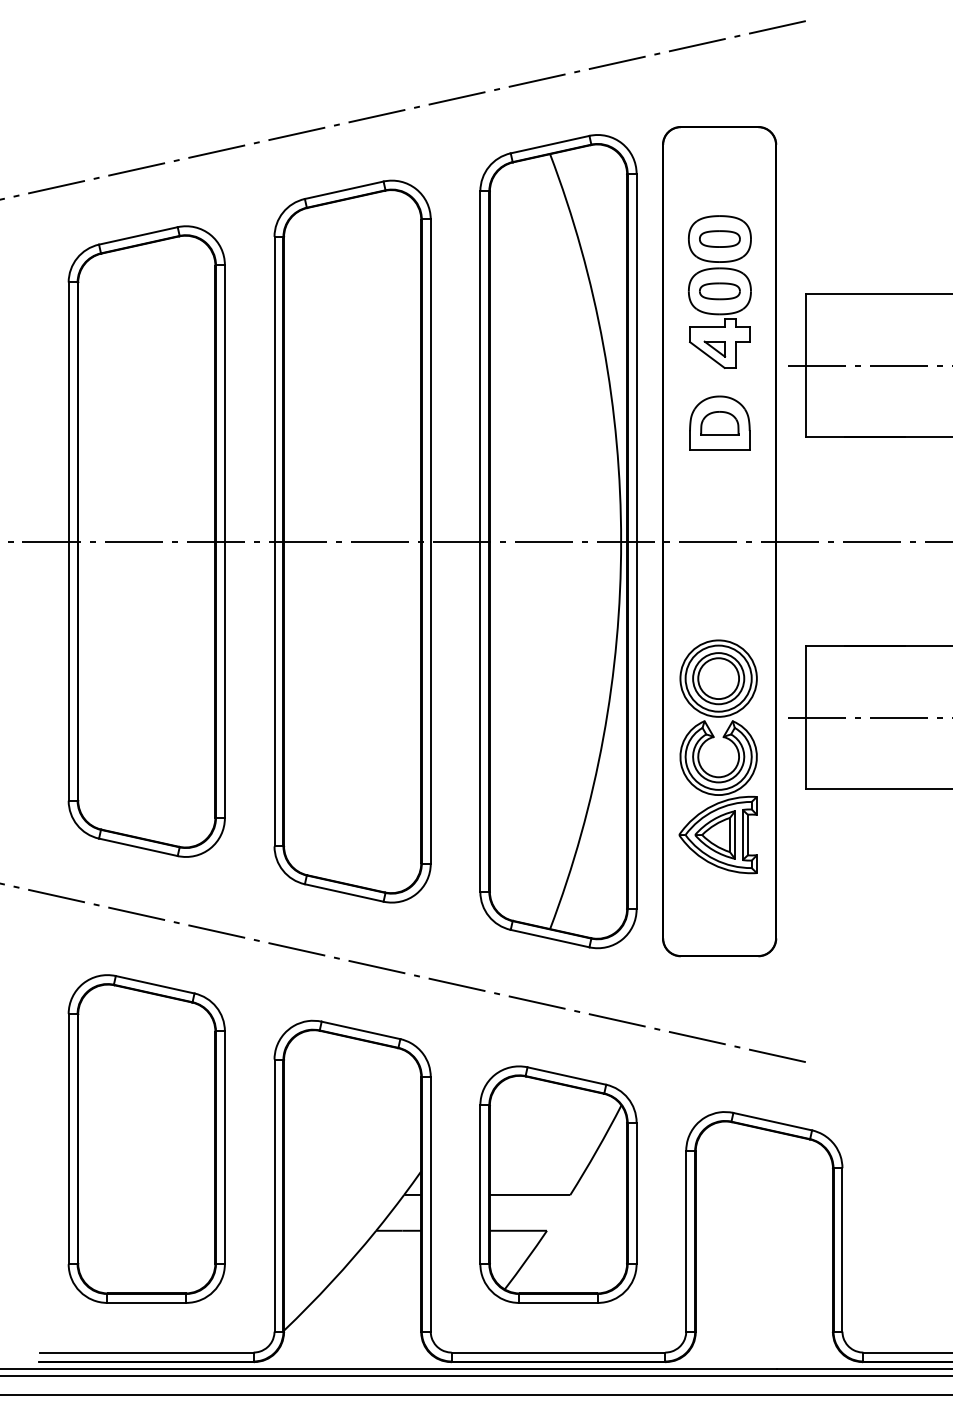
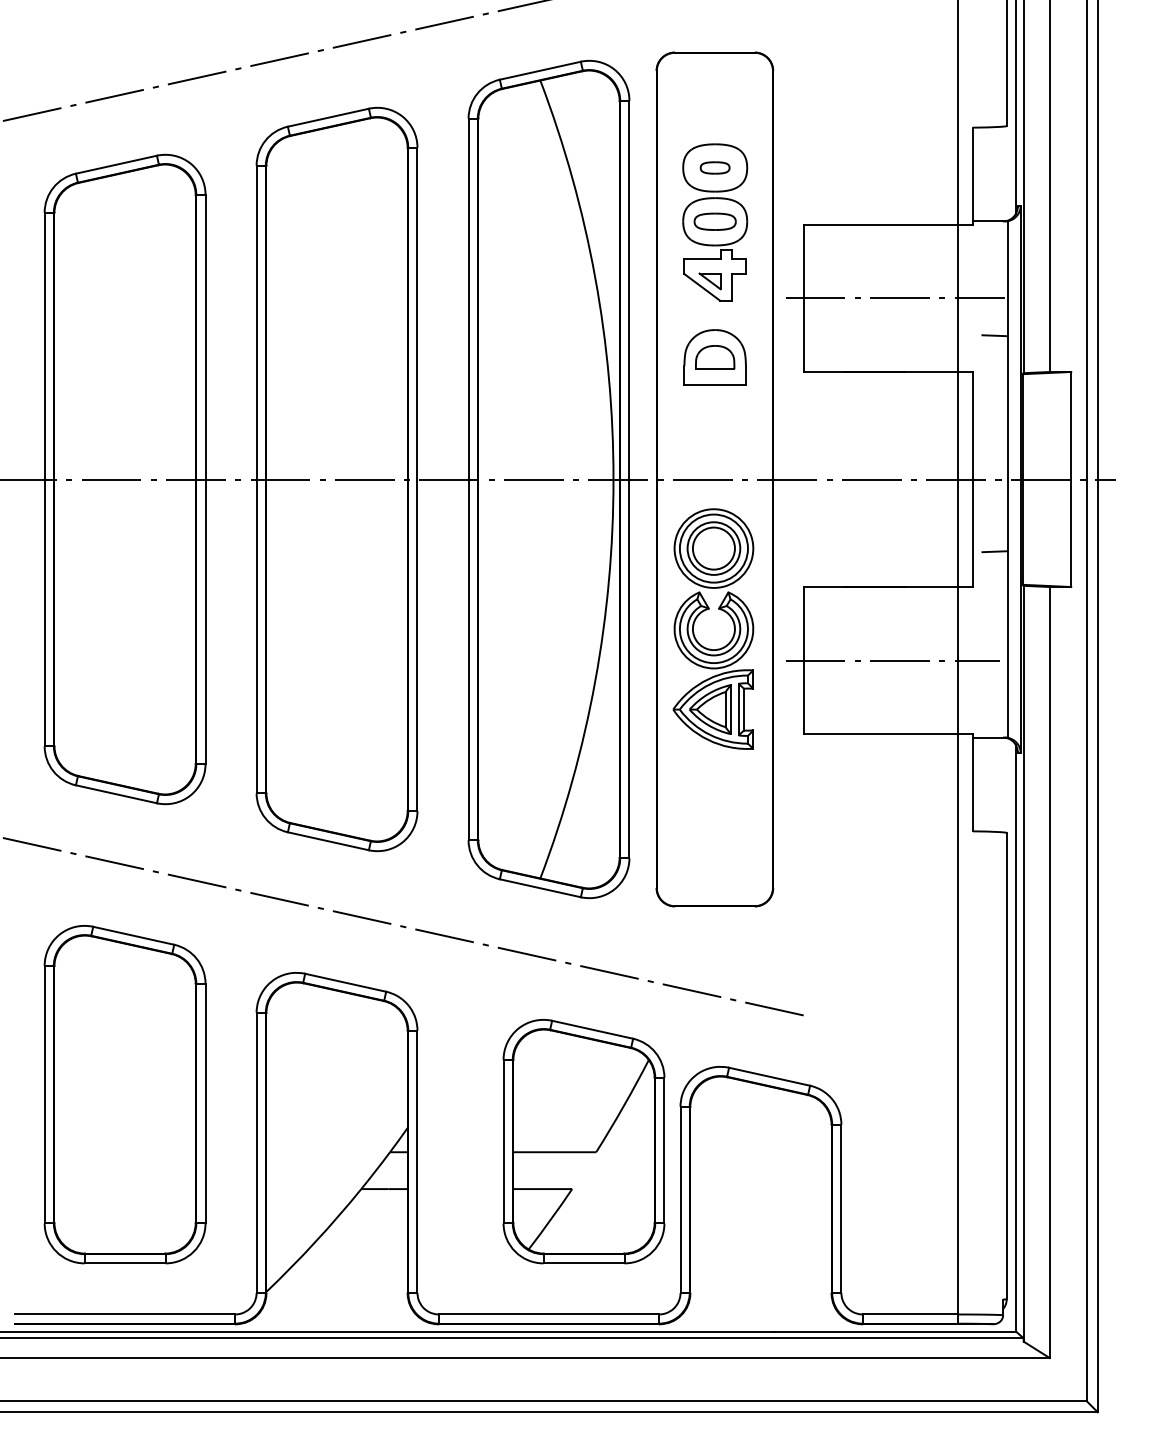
part: (719, 238) -> (714, 167), size x0.7
part: (705, 742) -> (700, 614), moved
part: (558, 1184) -> (583, 1141), moved

